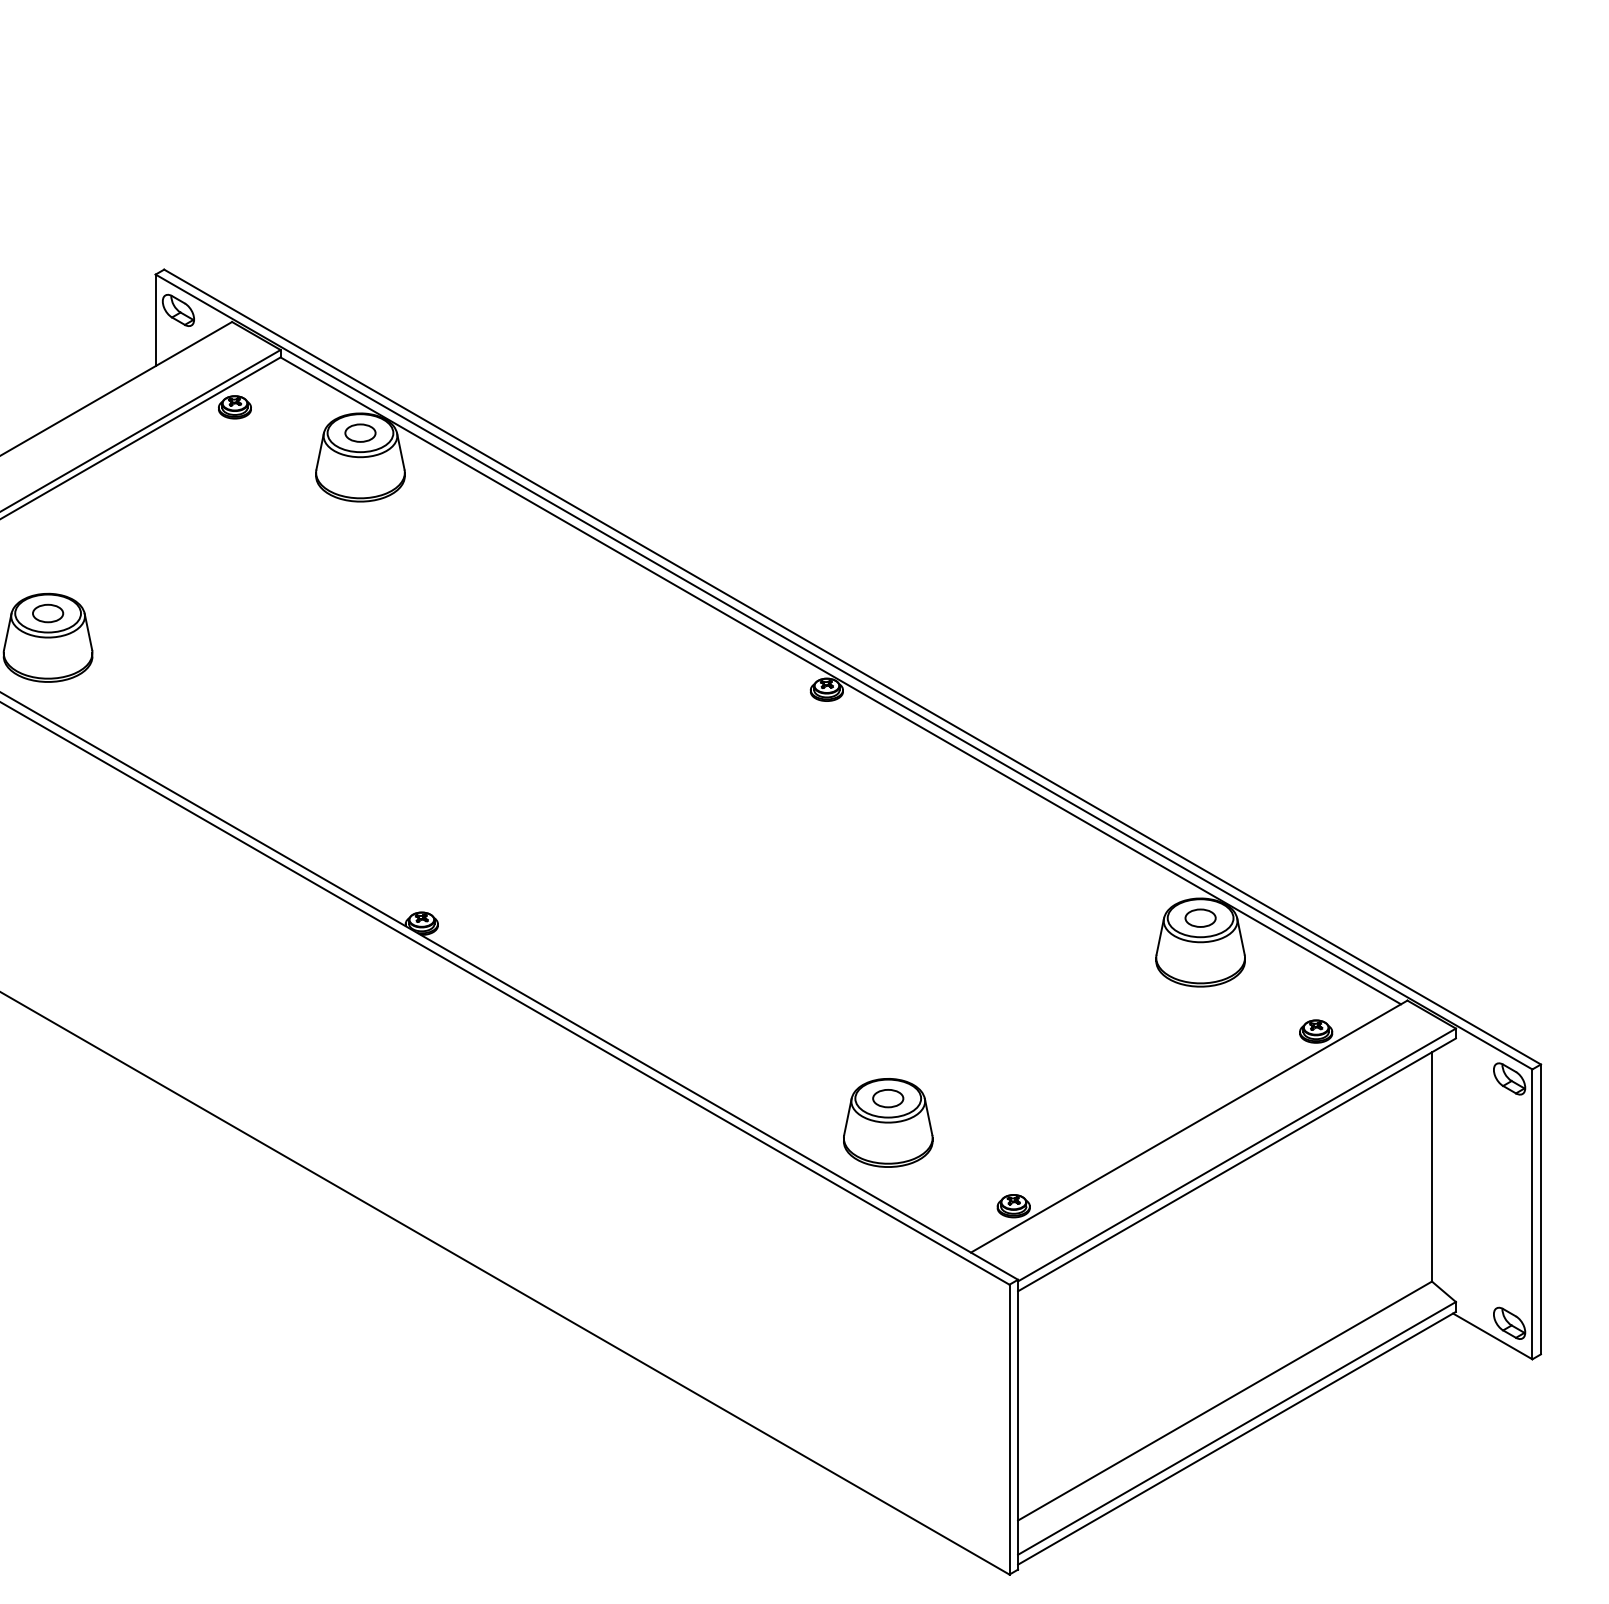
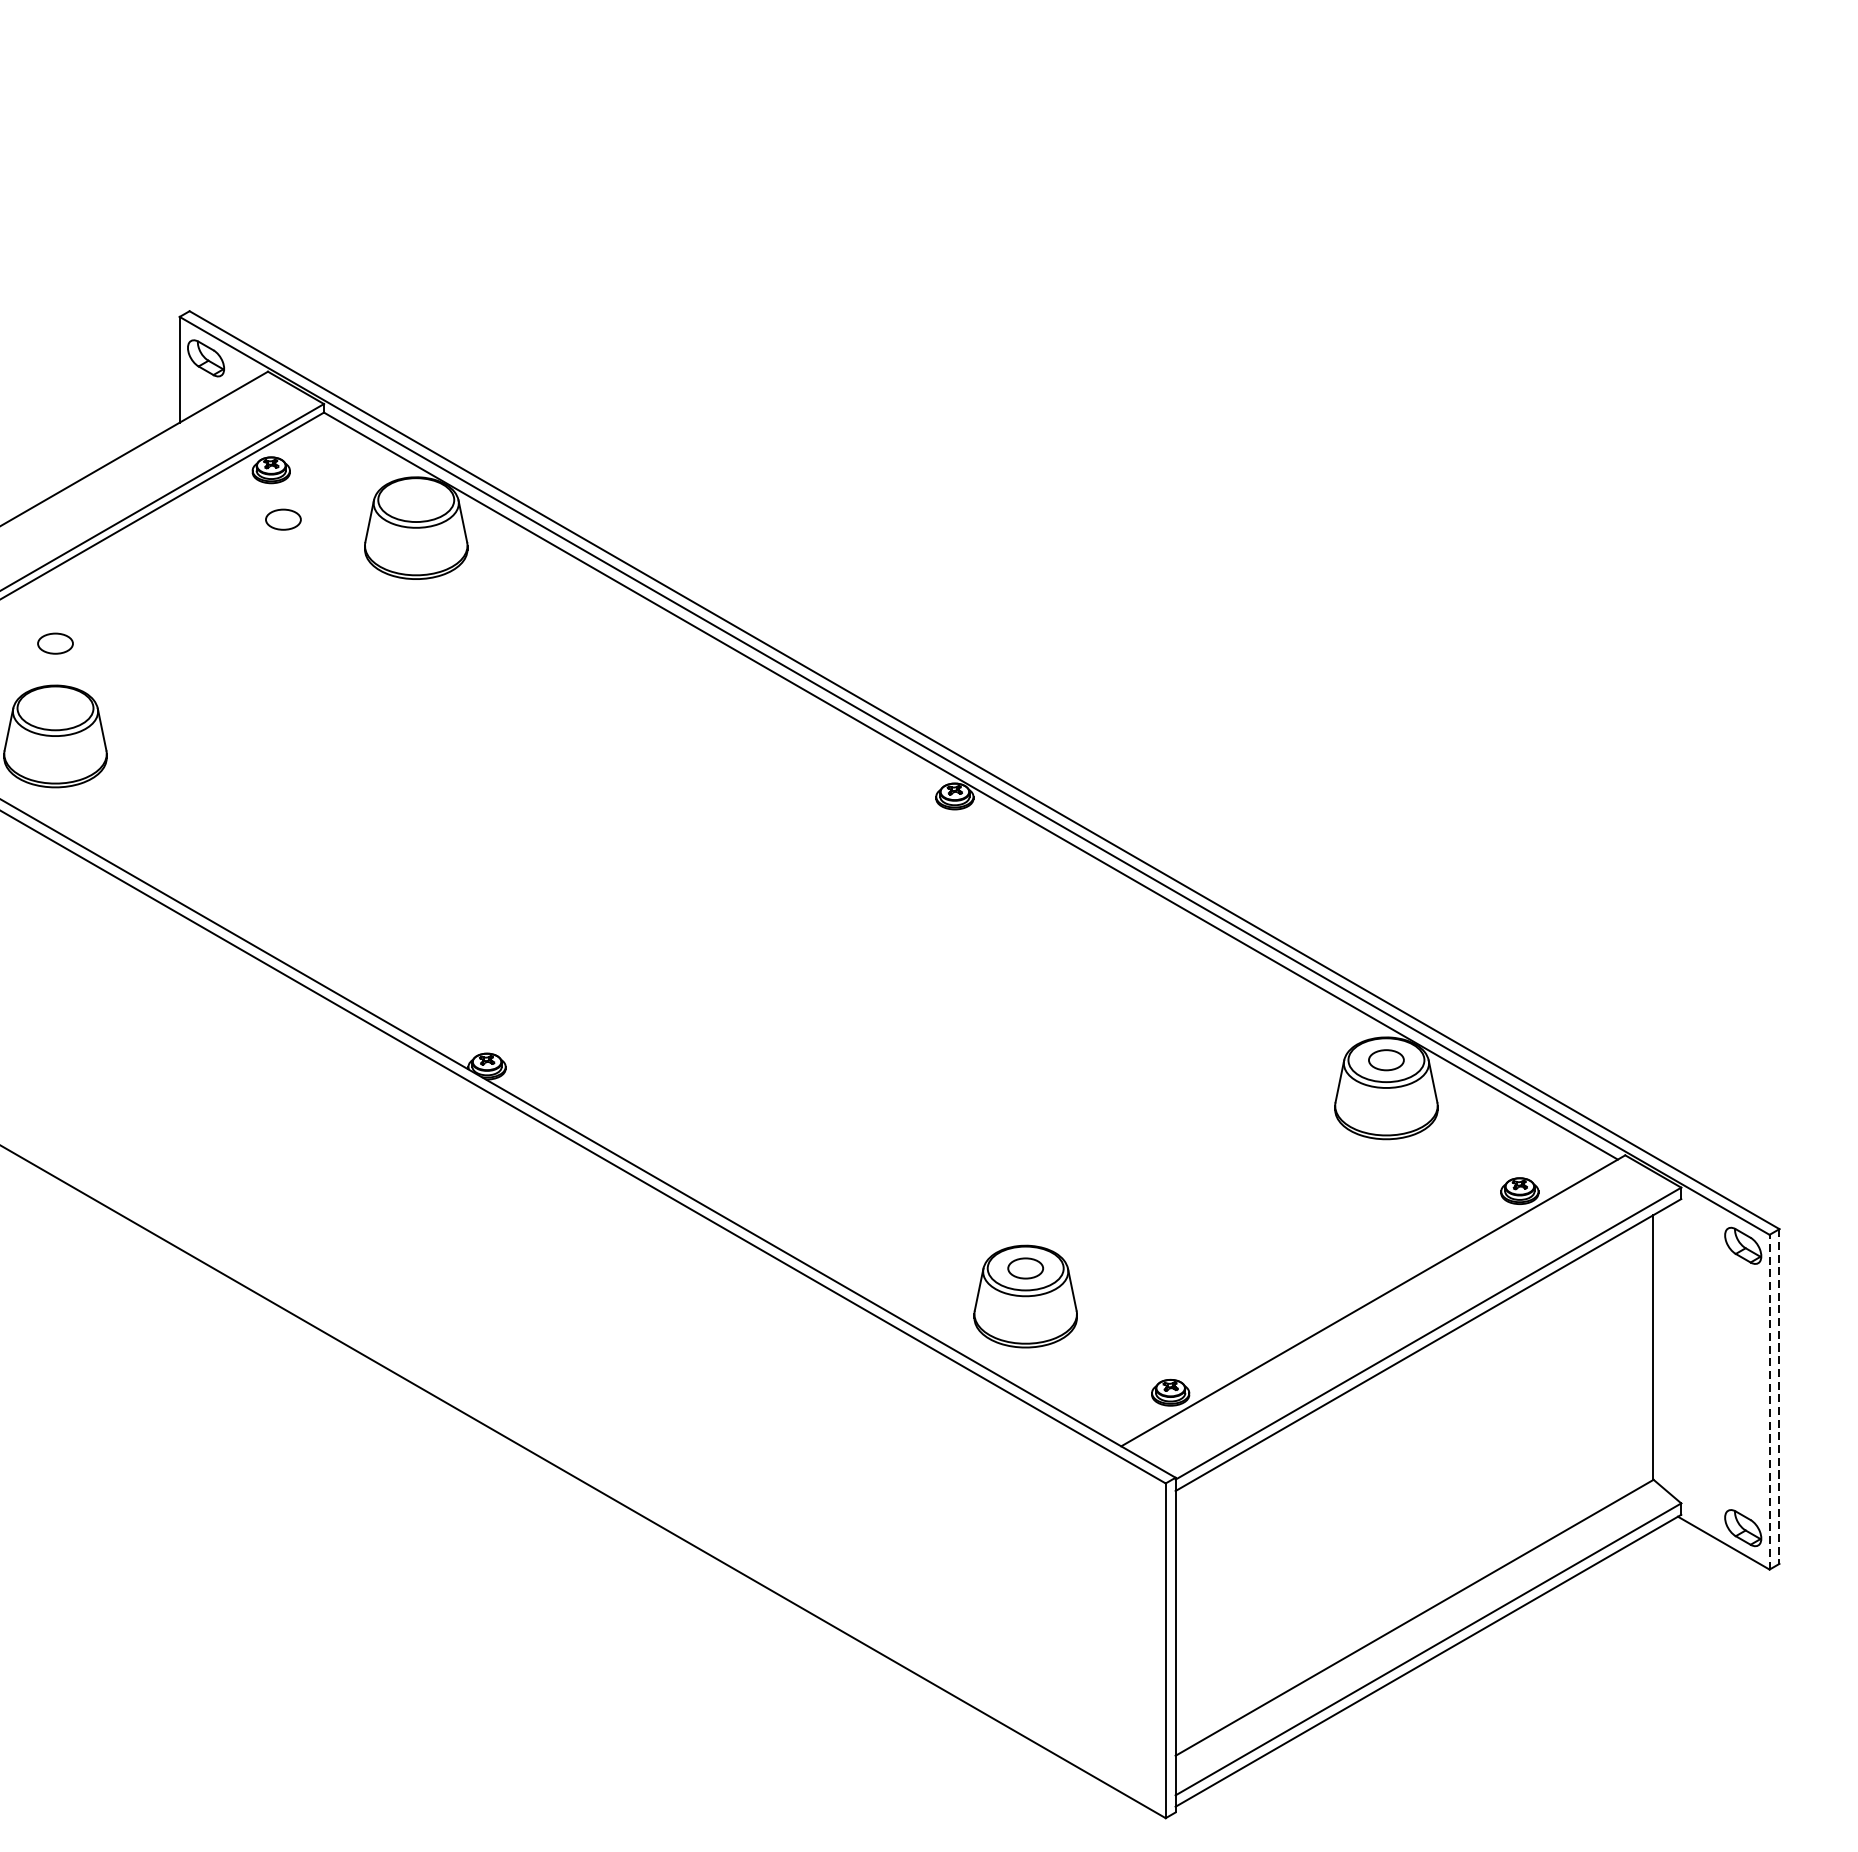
part: (360, 432) -> (283, 518), moved
part: (48, 613) -> (55, 643), moved
line: (1540, 1209) -> (1778, 1396), solid -> dashed
line: (1532, 1214) -> (1769, 1402), solid -> dashed

